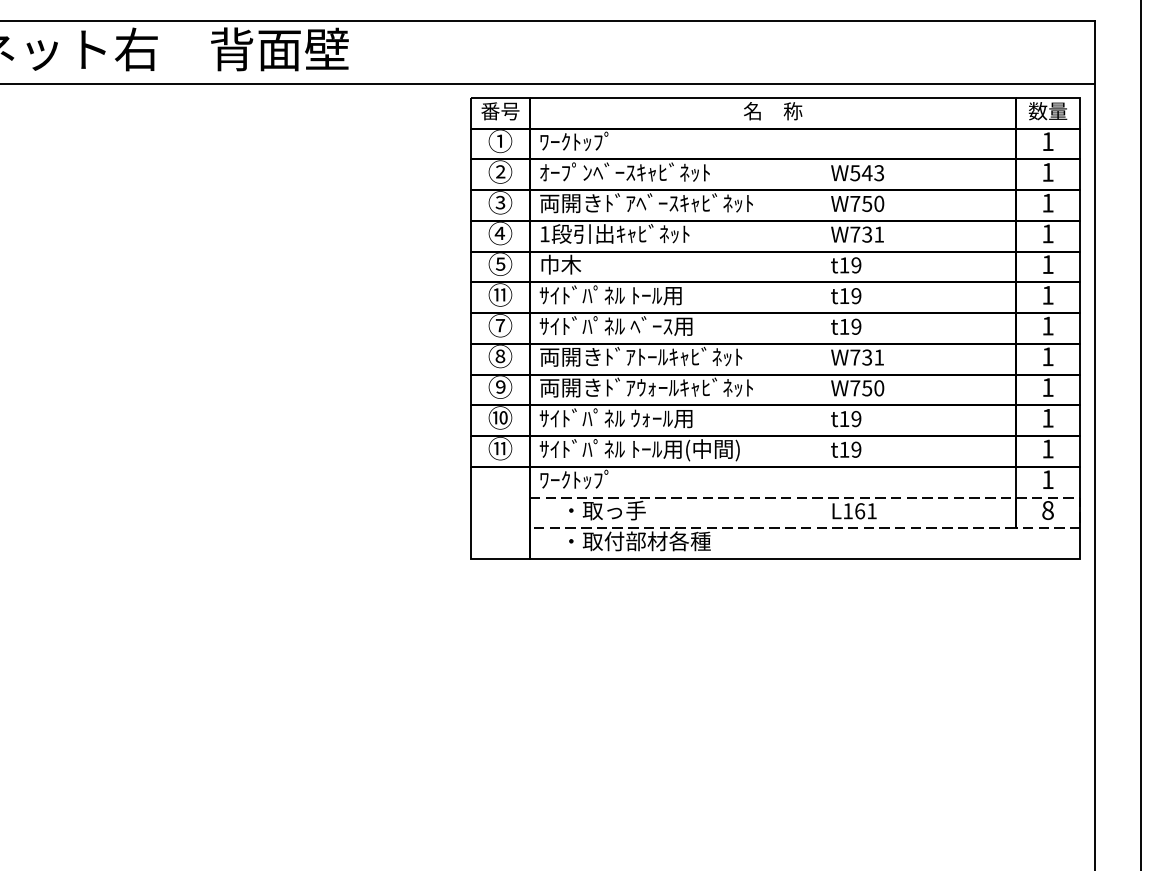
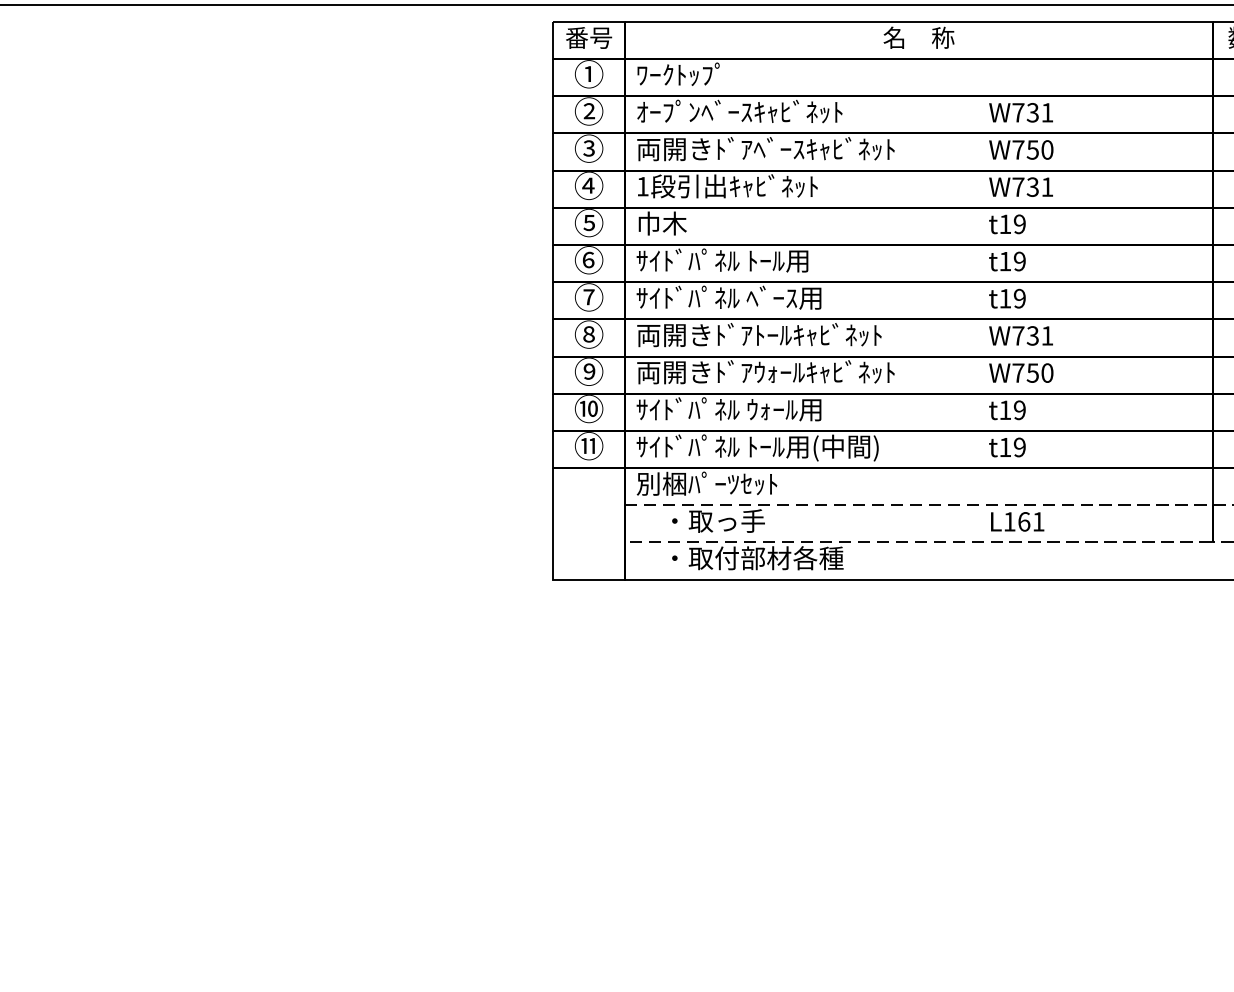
text: (866, 173) -> (1032, 113), W543 -> W731
text: (499, 294) -> (587, 259), ⑪ -> ⑥
text: (597, 479) -> (706, 483), ﾜｰｸﾄｯﾌﾟ -> 別梱ﾊﾟｰﾂｾｯﾄ

